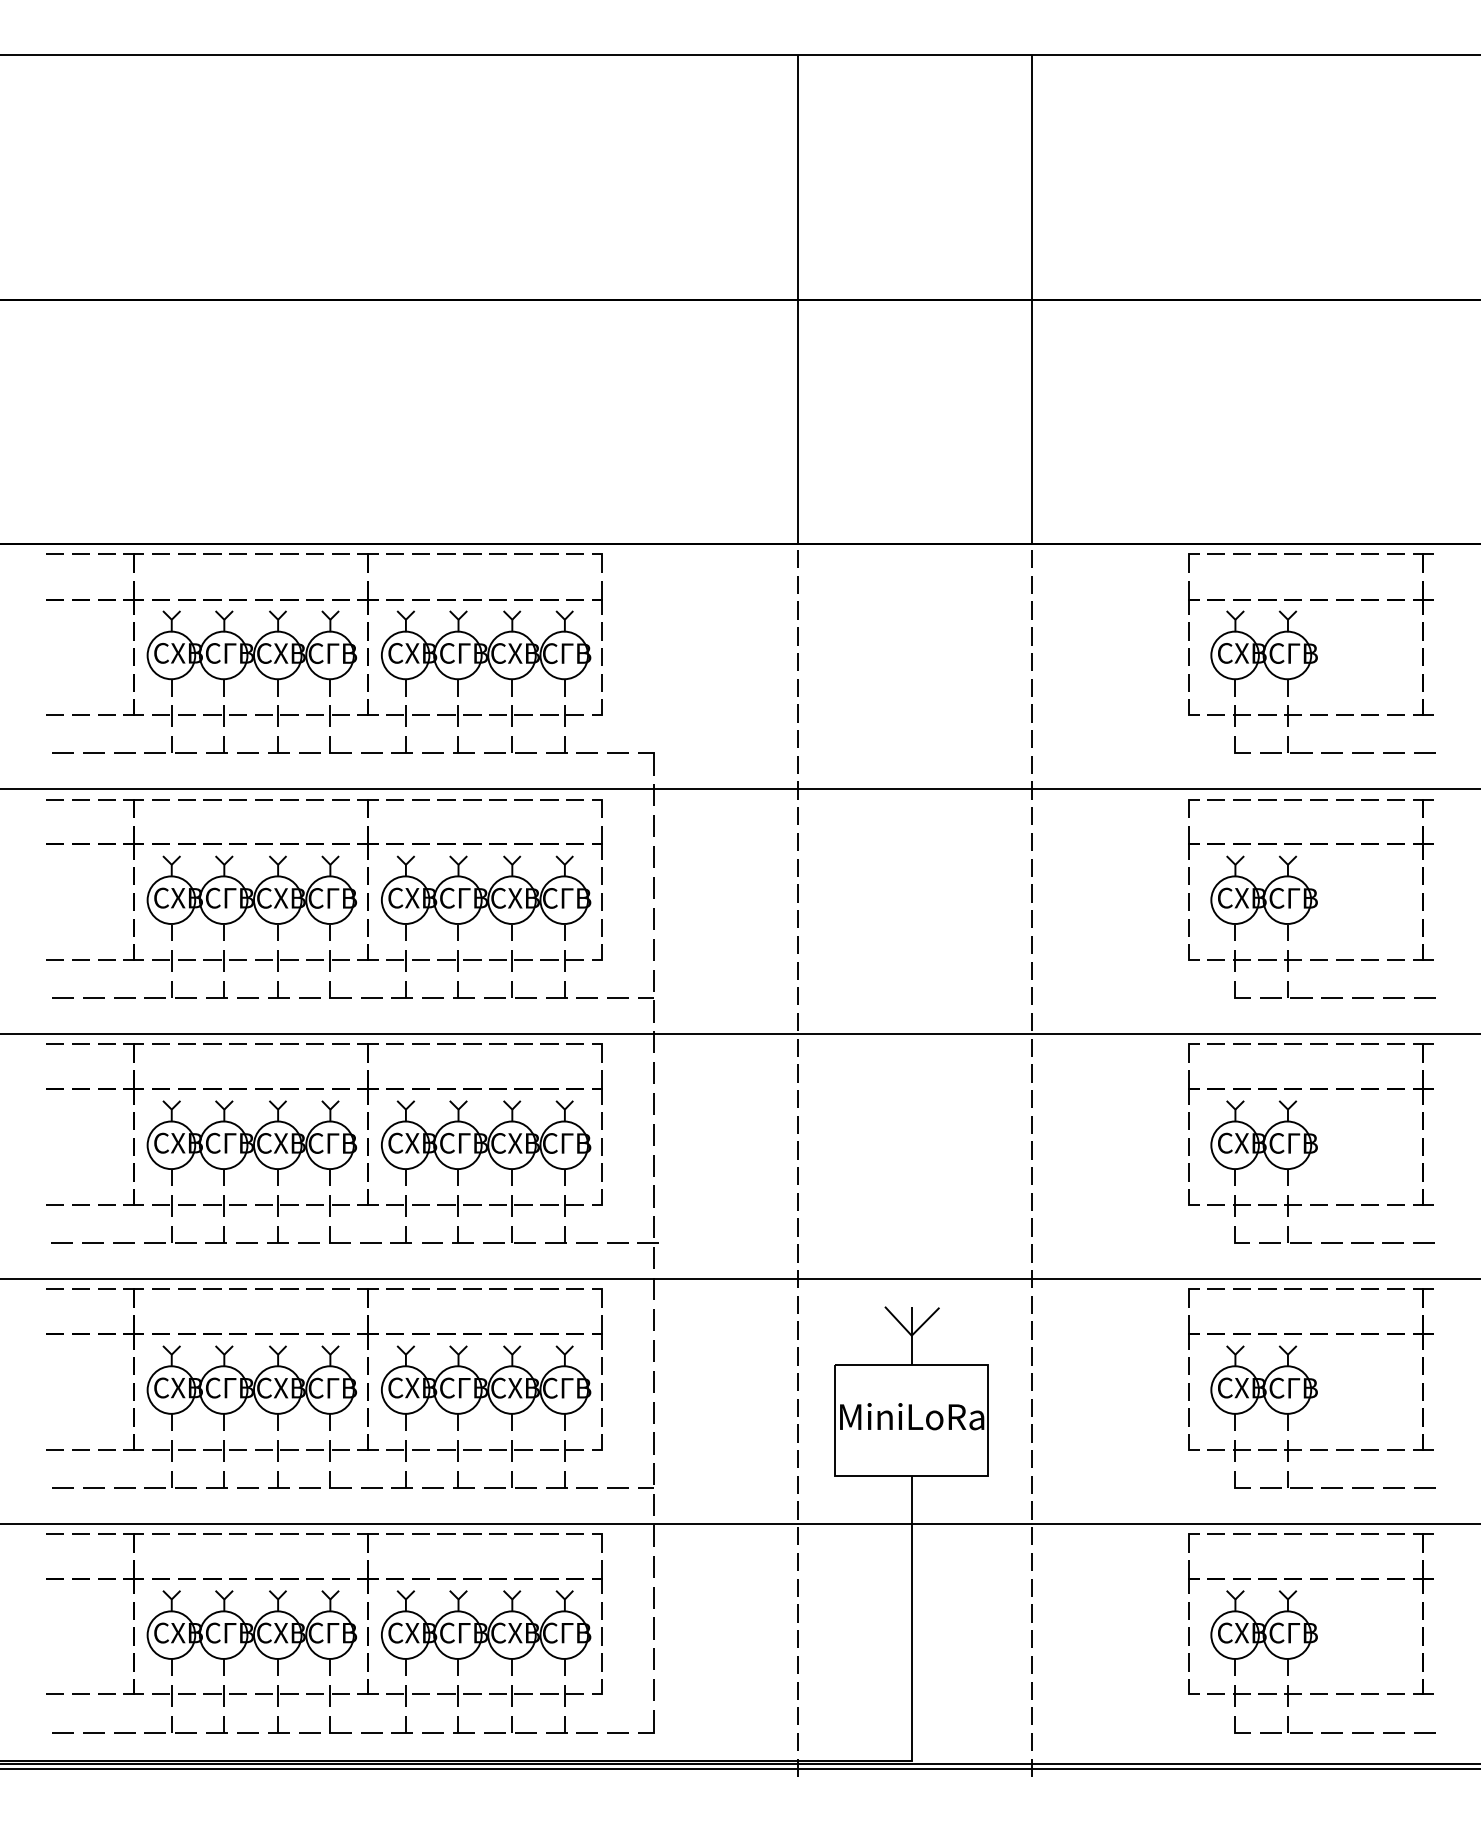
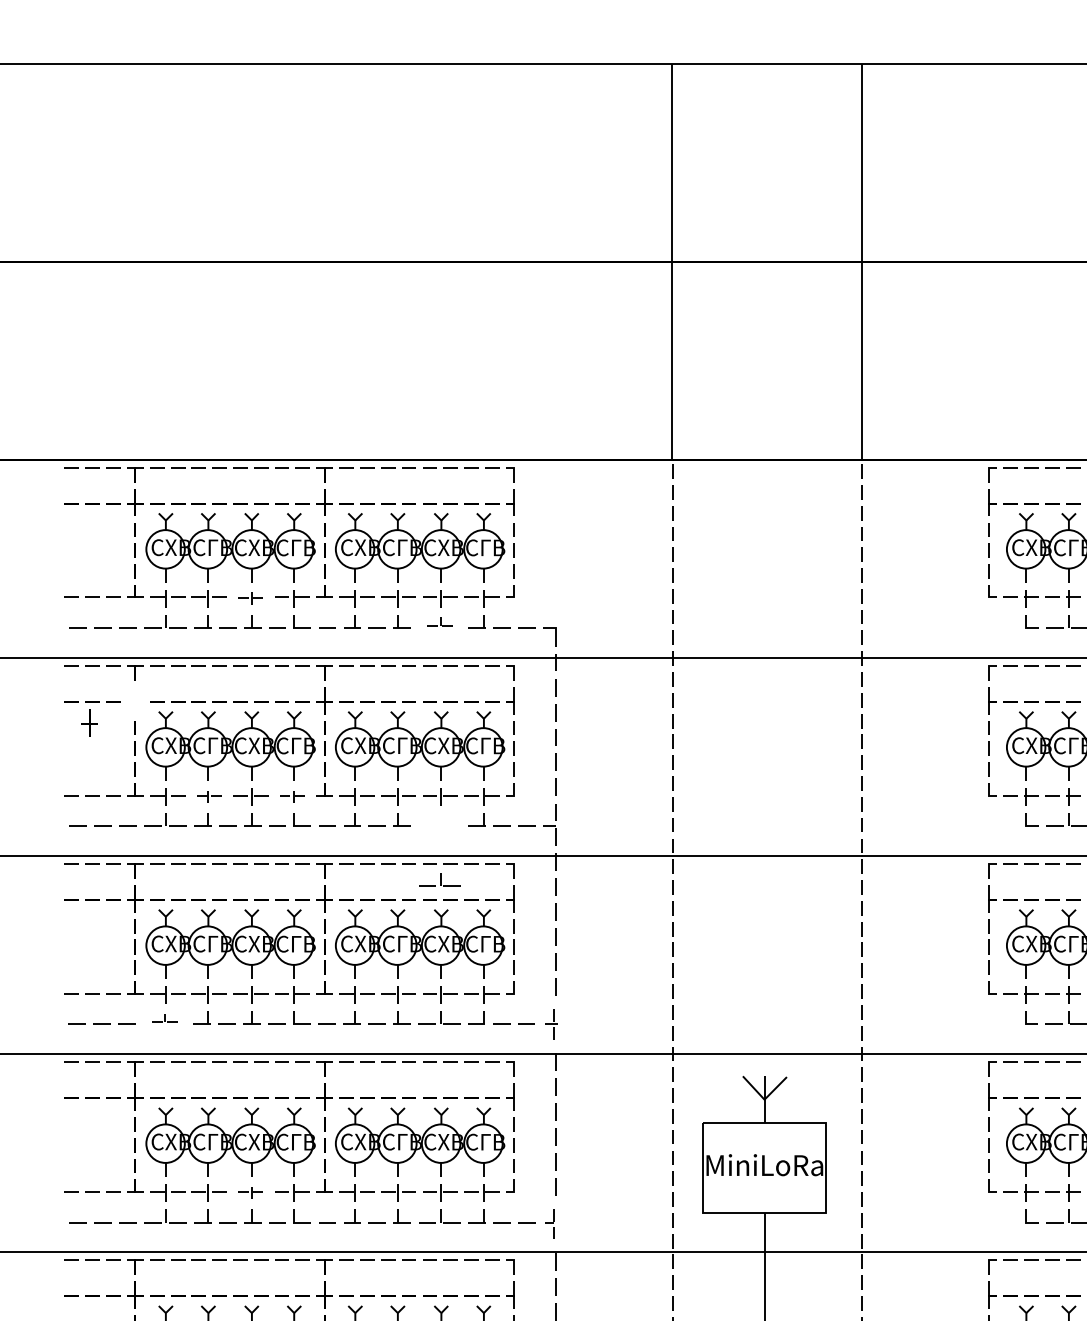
part: (276, 715) -> (250, 597), size x0.7
part: (510, 744) -> (439, 621), size x0.6
part: (133, 842) -> (89, 722), moved
part: (224, 960) -> (208, 796), size x0.7
part: (327, 960) -> (291, 796), size x0.7
part: (510, 989) -> (439, 879), moved
part: (170, 1234) -> (164, 1017), size x0.6
part: (647, 1242) -> (550, 1024), size x0.7
part: (276, 1450) -> (250, 1192), size x0.7
part: (646, 1489) -> (549, 1224), size x0.7

